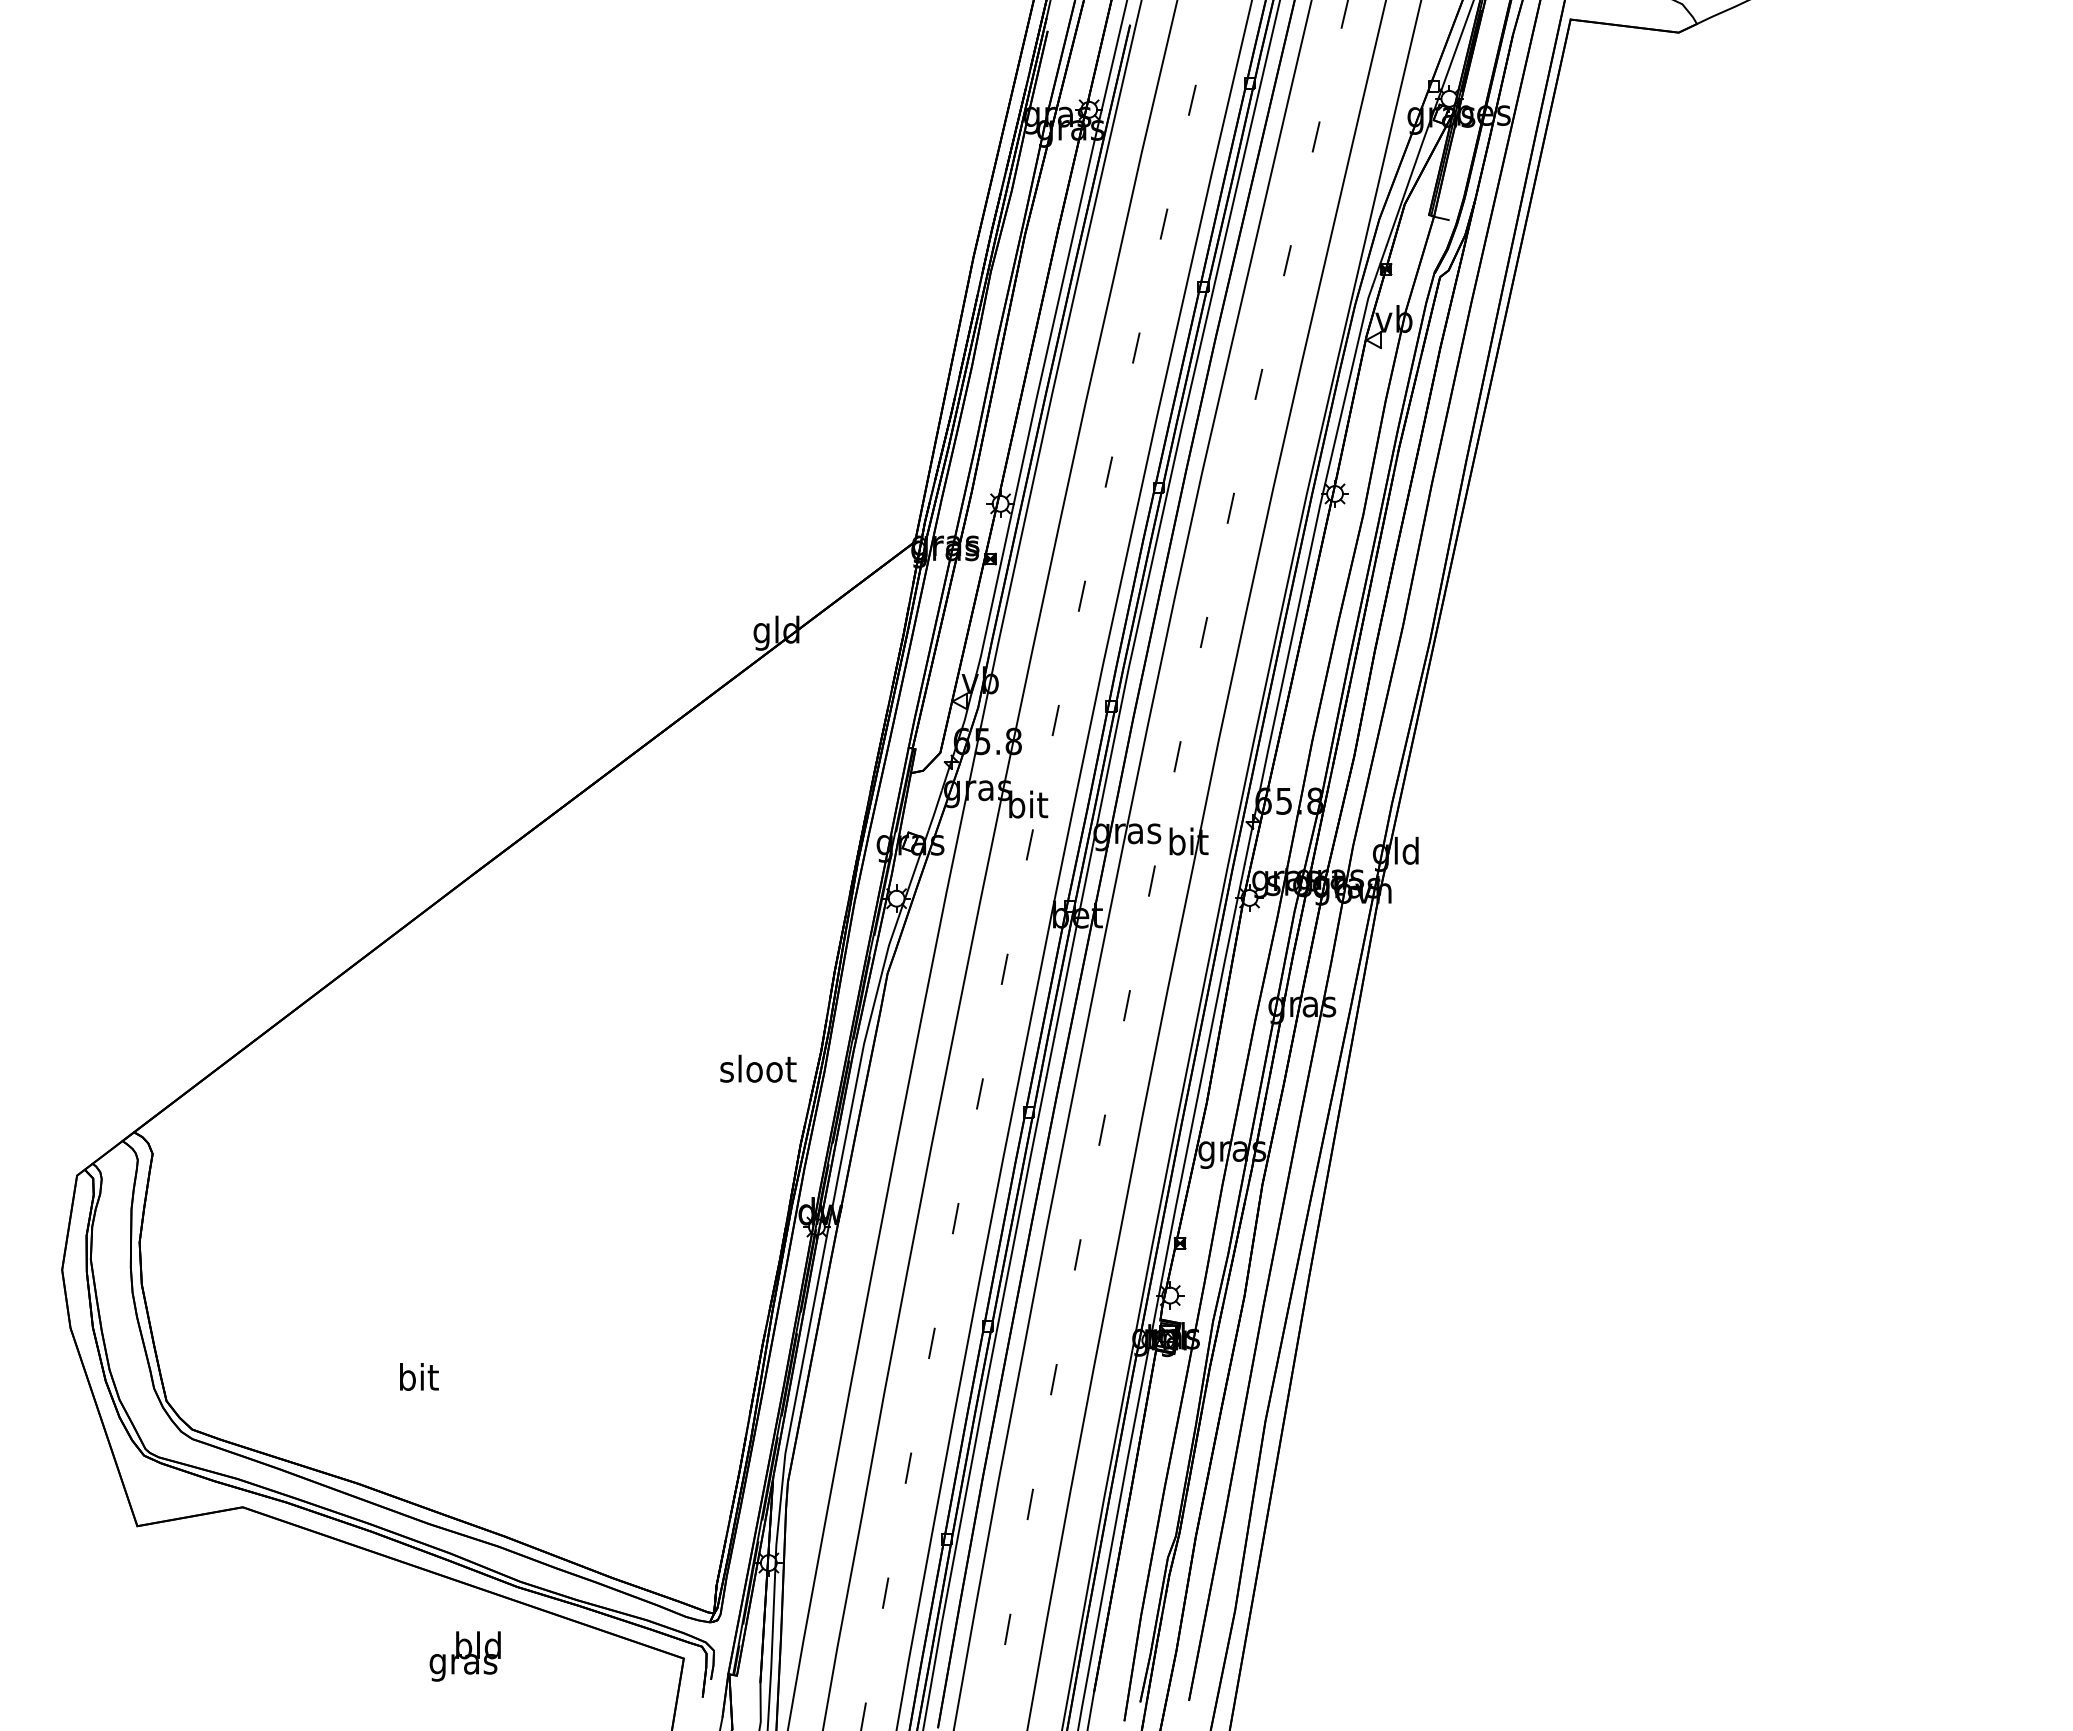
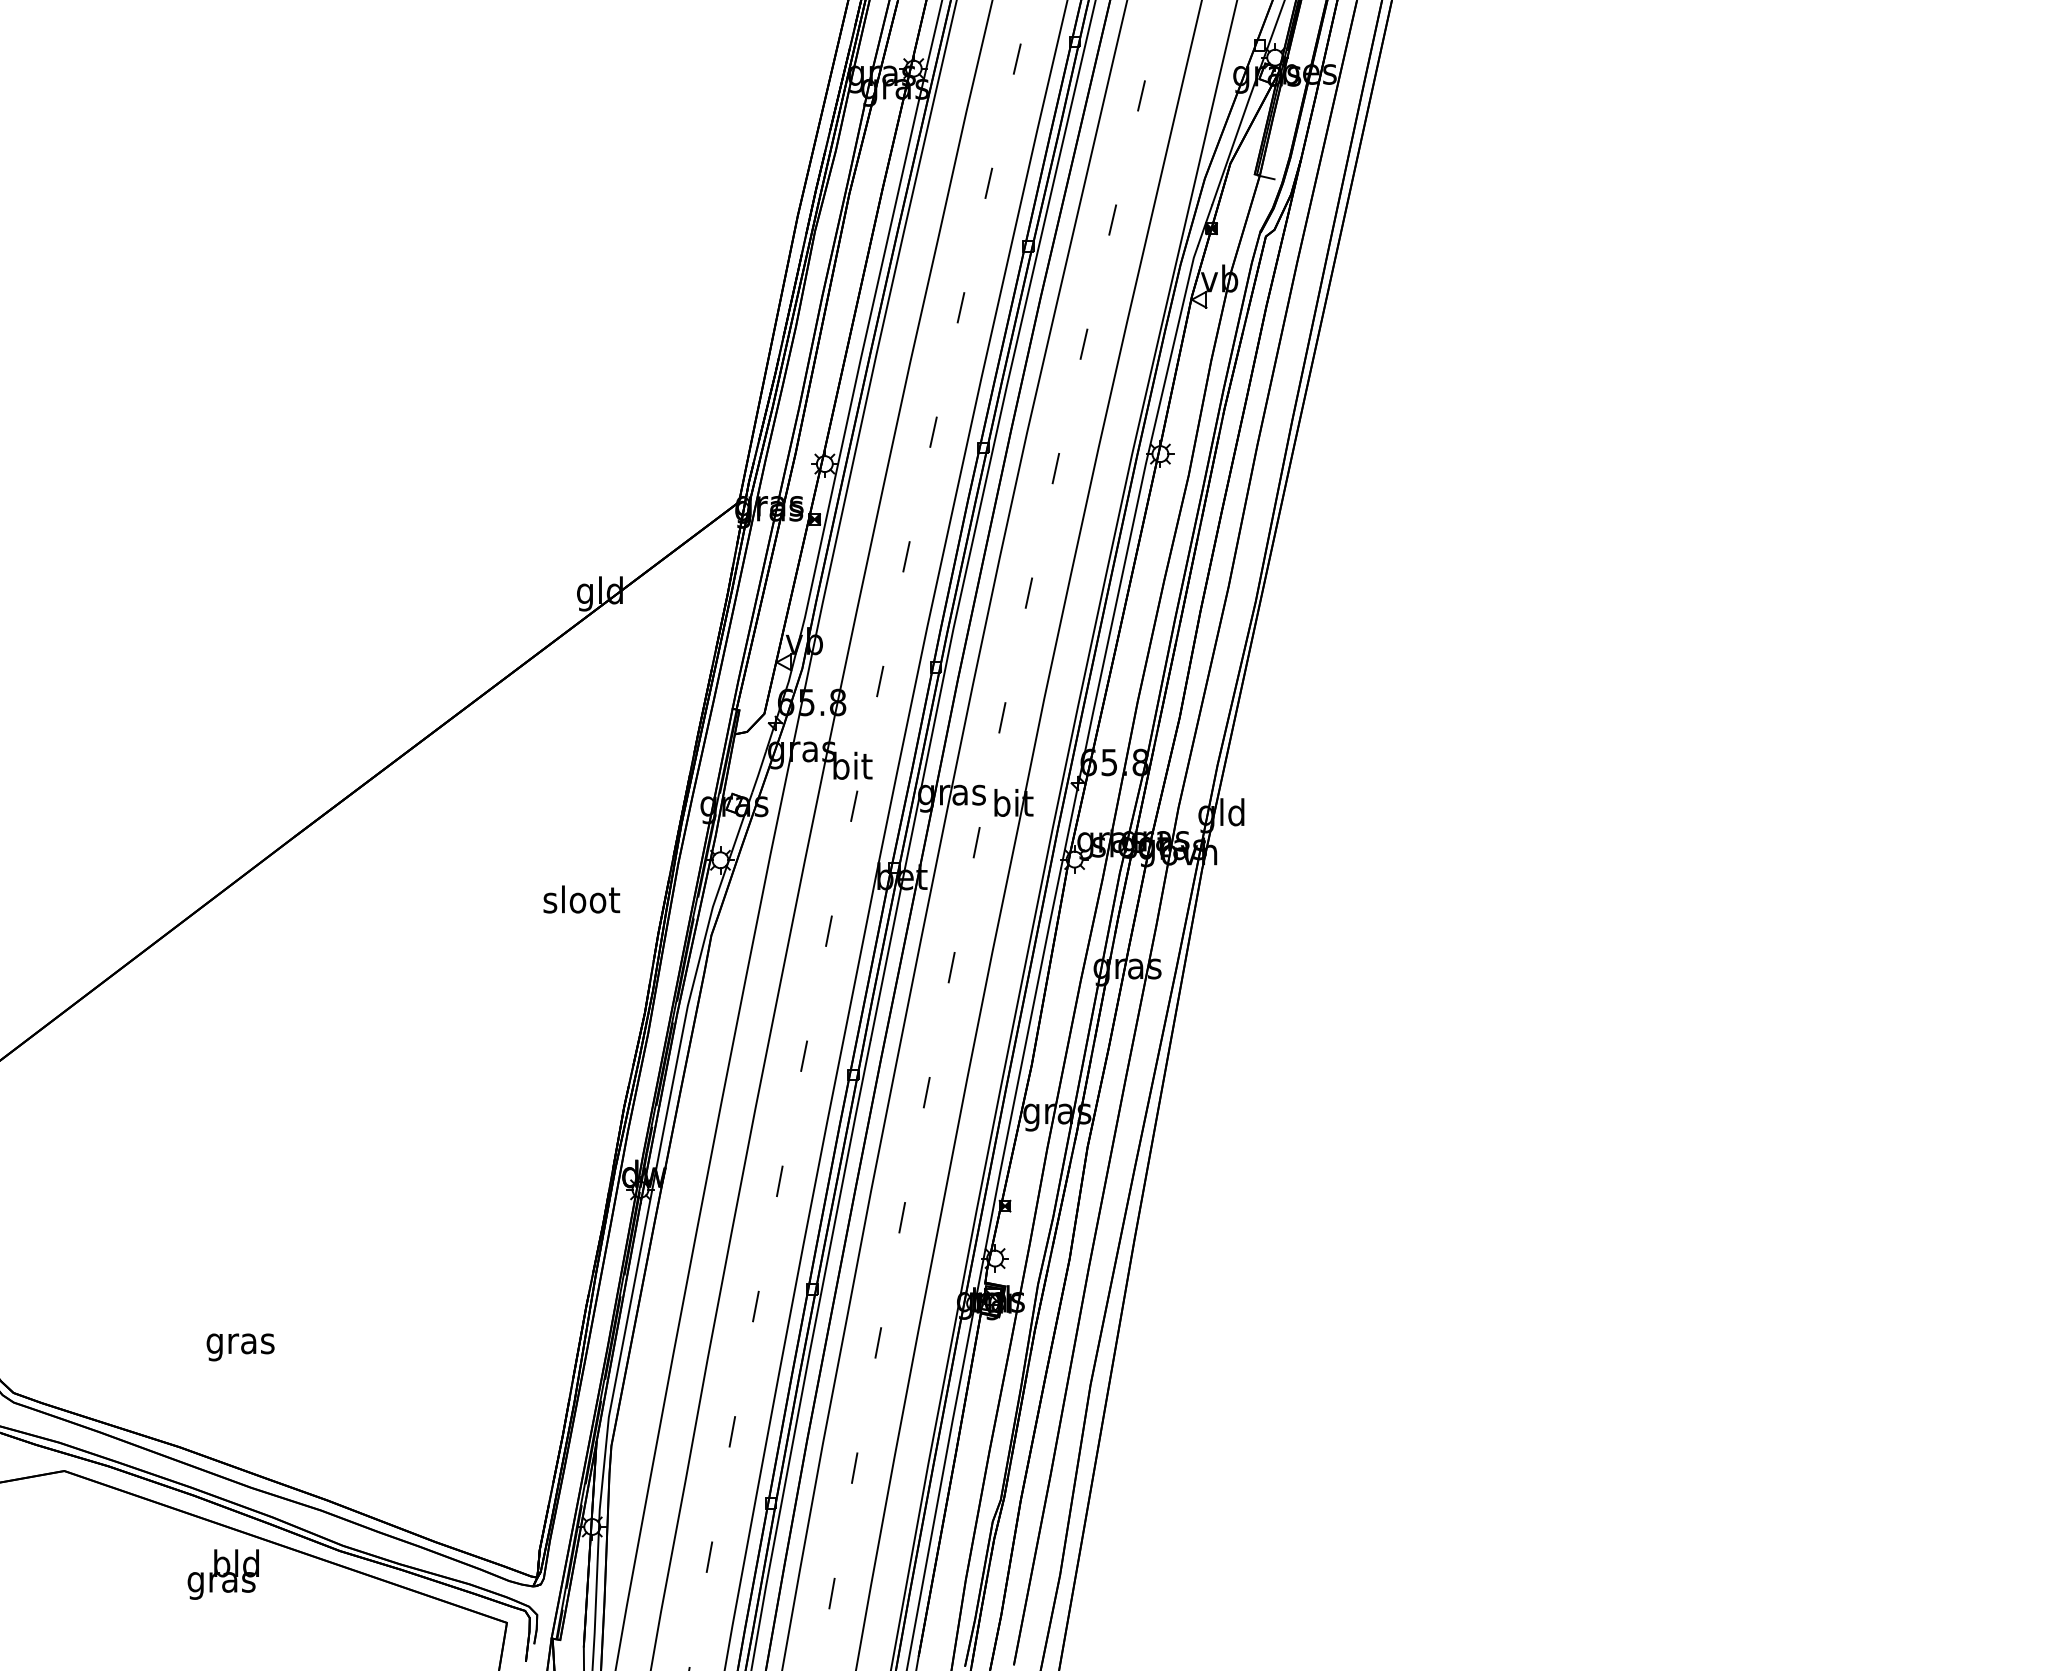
text: (758, 1068) -> (581, 899), moved
text: (418, 1380) -> (240, 1343), bit -> gras
text: (464, 1656) -> (222, 1574), moved

